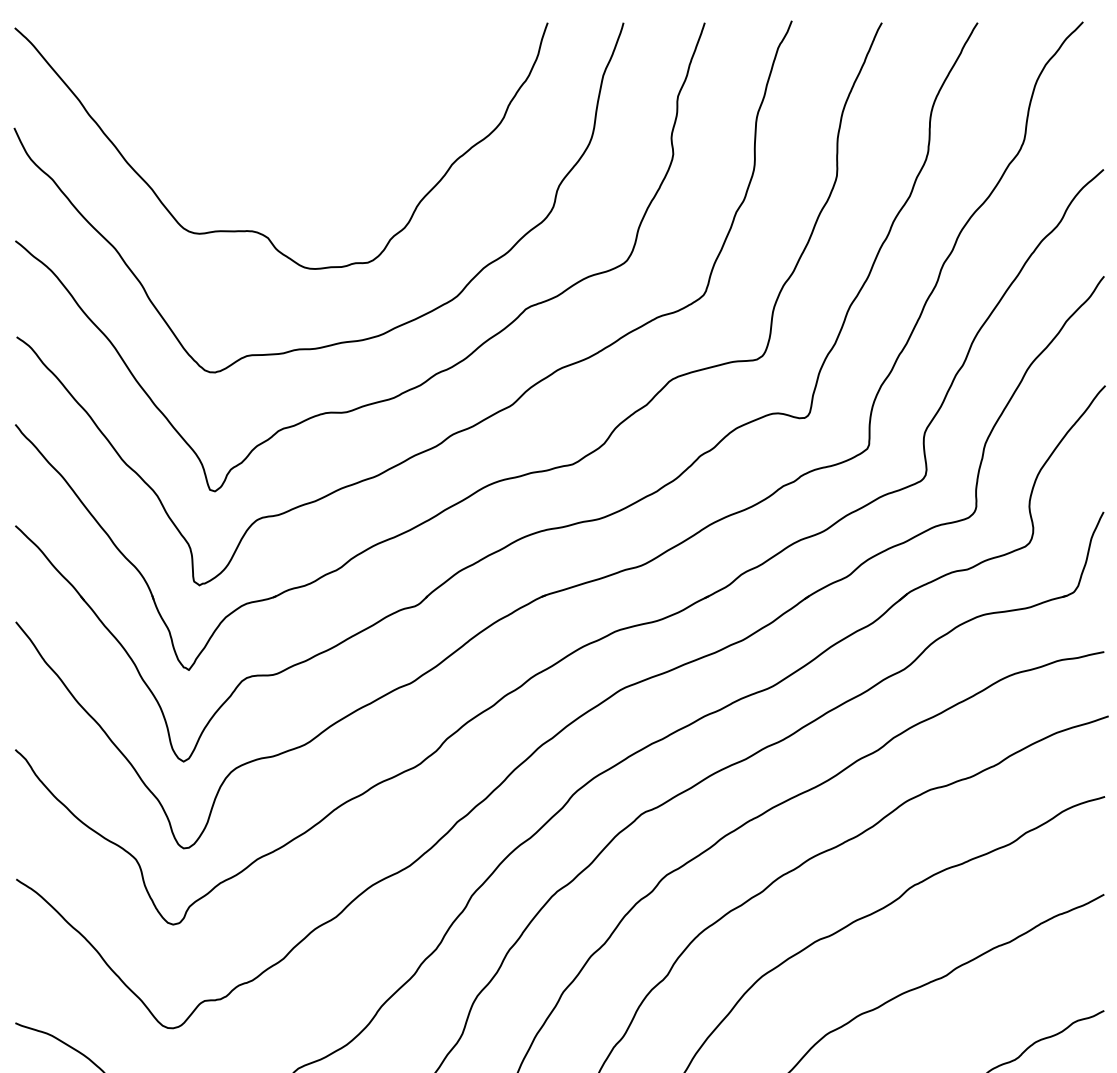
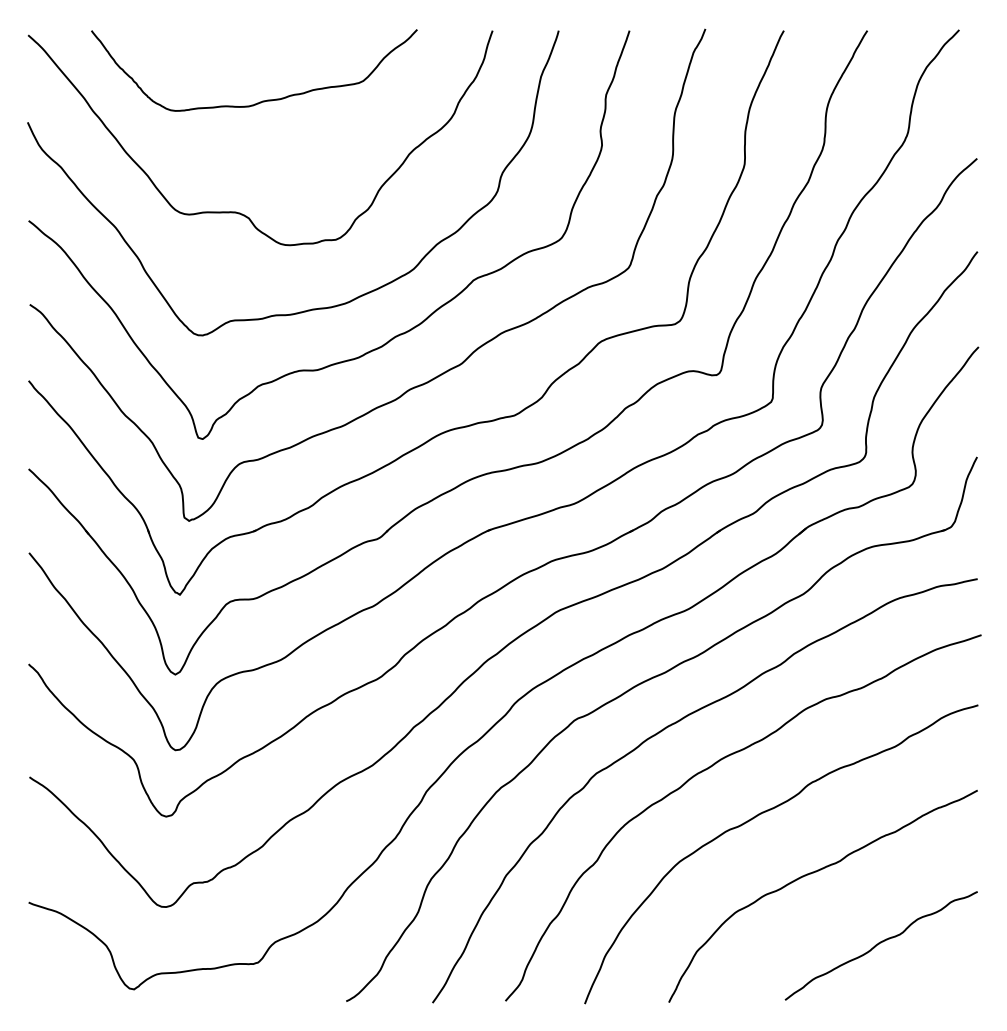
curve: (283, 102) -> (262, 100), added

